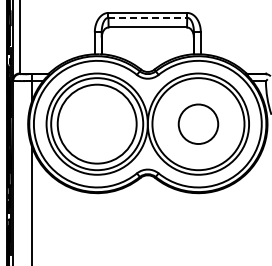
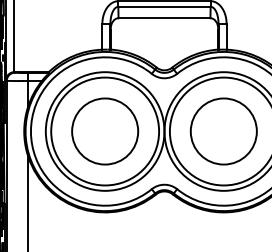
line: (148, 17) -> (165, 6), dashed -> solid
circle: (97, 123) -> (105, 130), size x0.71
circle: (198, 124) -> (223, 131), size x1.43

